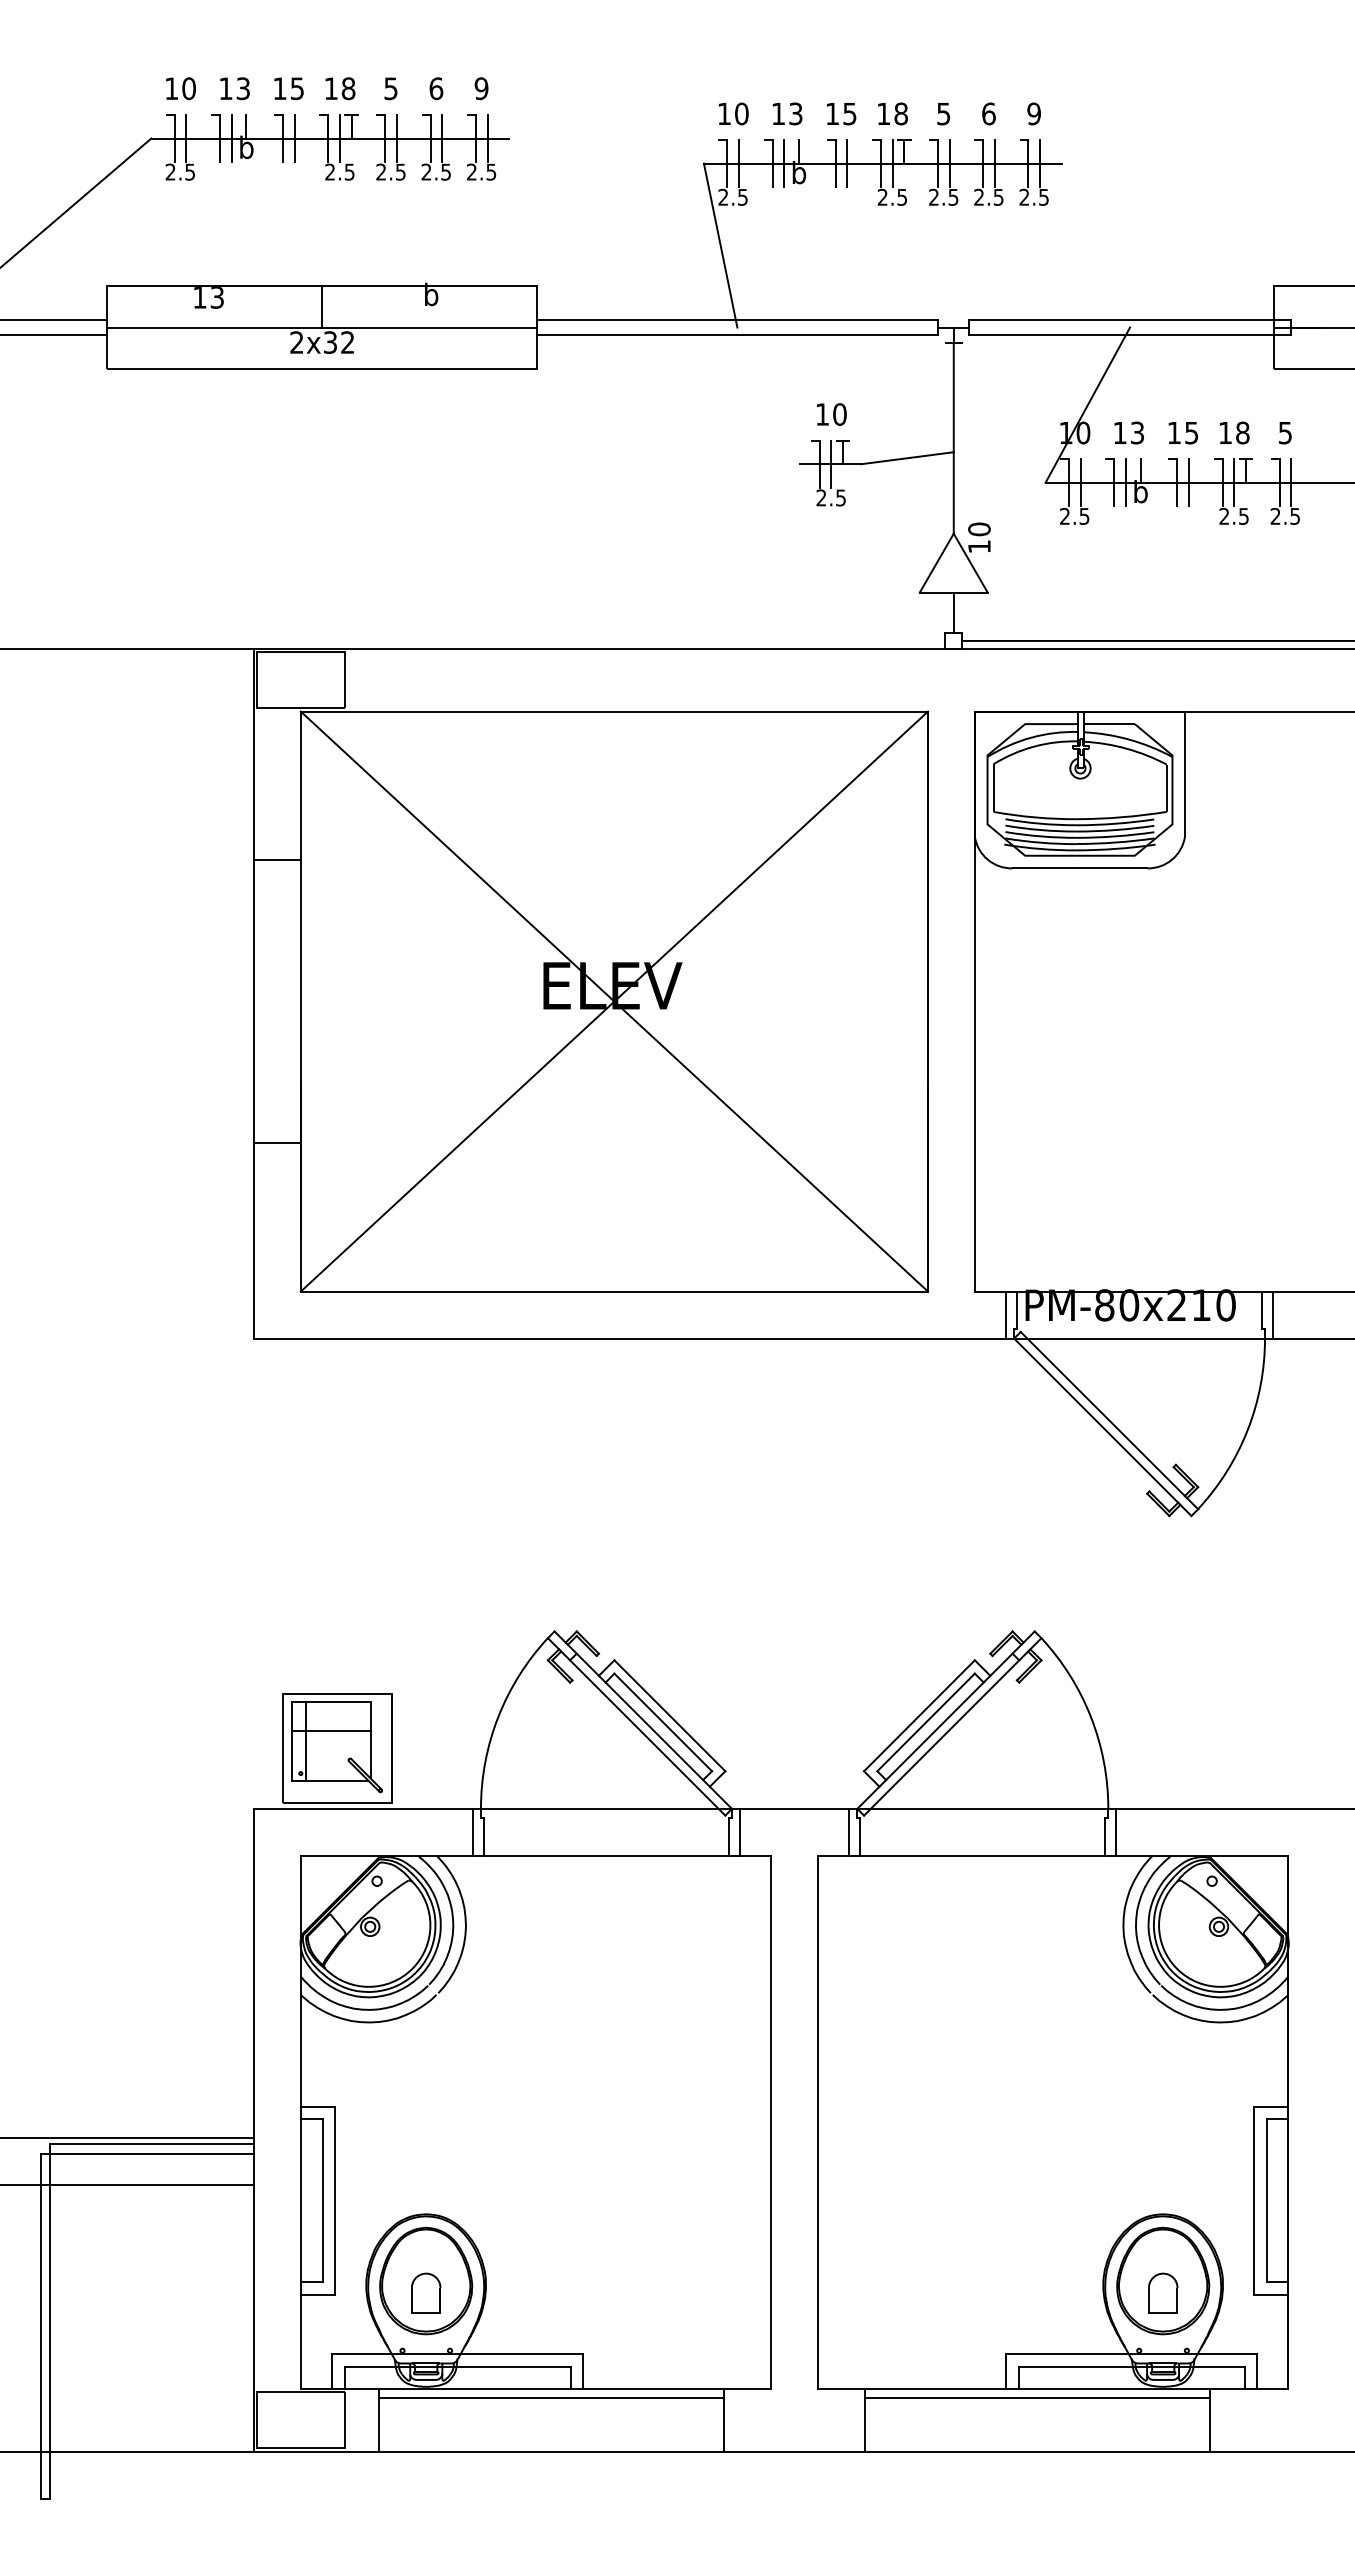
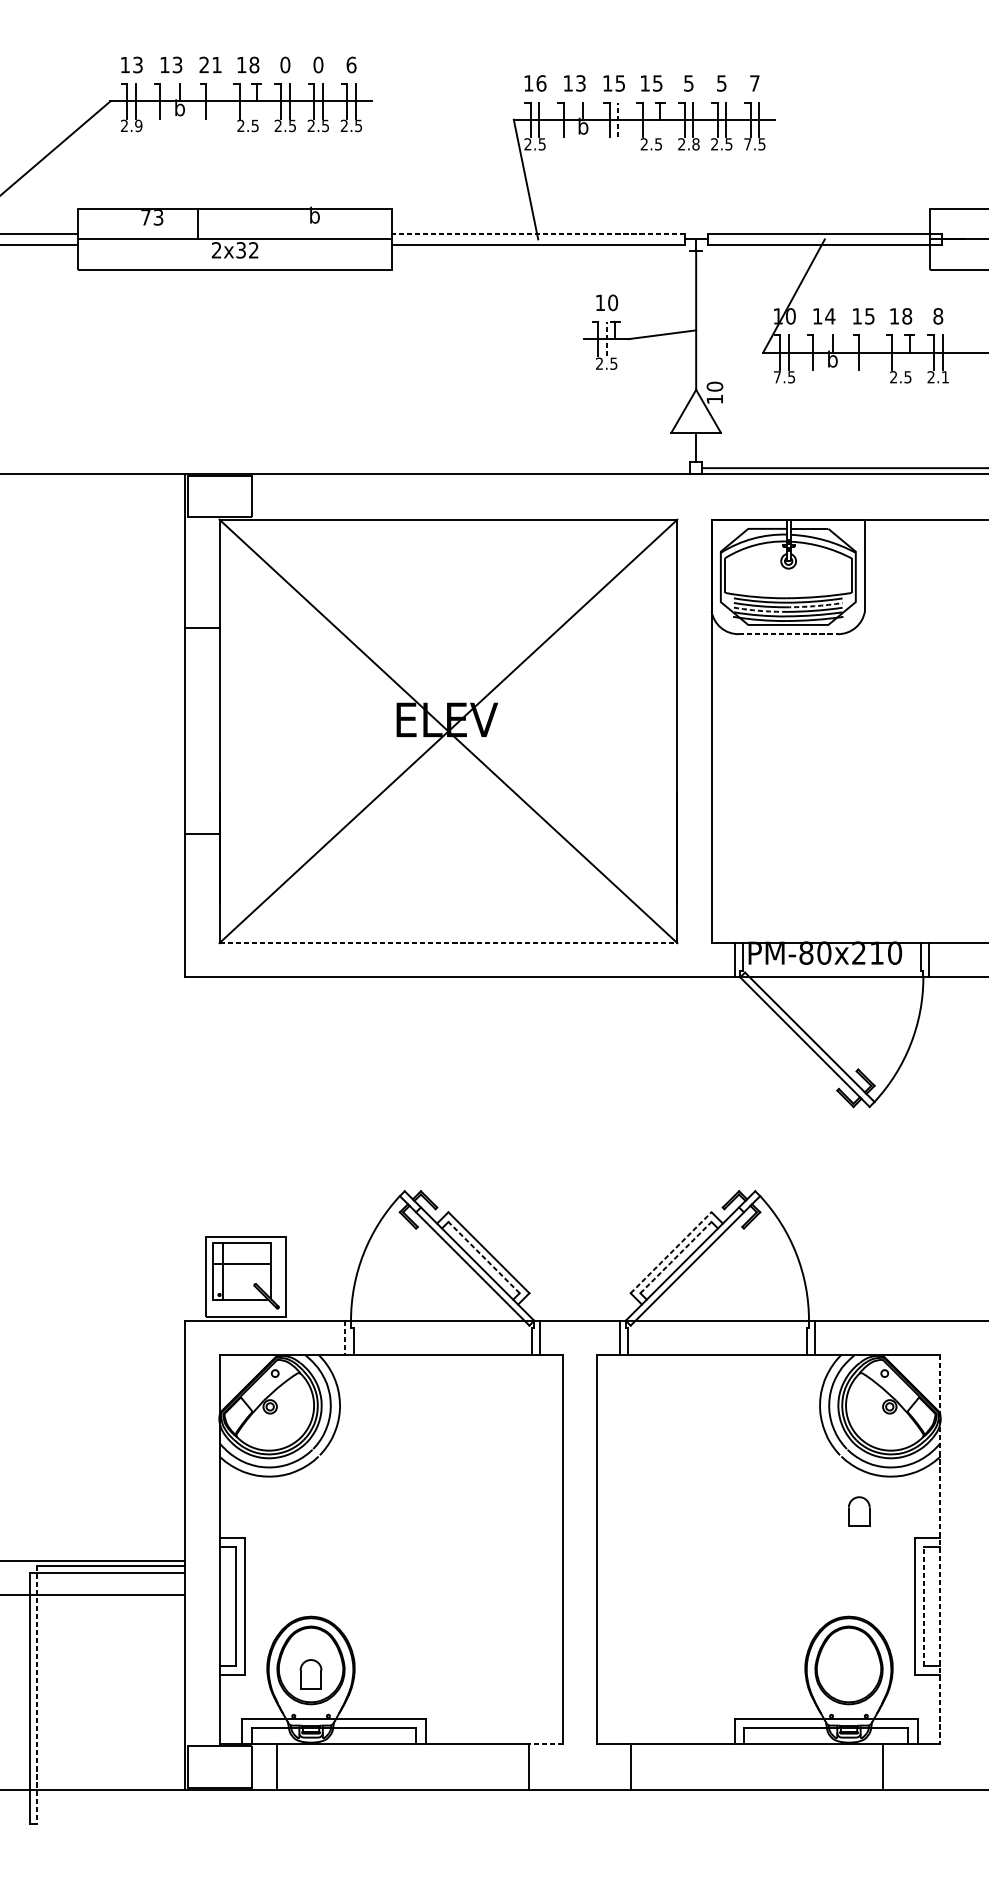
text: (188, 88) -> (137, 64), 10 -> 13
text: (288, 88) -> (210, 64), 15 -> 21
text: (390, 88) -> (284, 64), 5 -> 0
text: (436, 88) -> (318, 64), 6 -> 0
text: (481, 88) -> (351, 64), 9 -> 6
text: (741, 113) -> (541, 83), 10 -> 16
text: (900, 113) -> (657, 83), 18 -> 15
text: (988, 113) -> (721, 83), 6 -> 5
text: (1033, 113) -> (754, 83), 9 -> 7
line: (231, 138) -> (168, 101), removed
line: (294, 138) -> (214, 101), removed
line: (339, 138) -> (247, 101), removed
line: (784, 163) -> (572, 119), removed
line: (847, 163) -> (618, 119), solid -> dashed
line: (892, 163) -> (651, 119), removed
text: (190, 171) -> (138, 125), 2.5 -> 2.9
text: (953, 196) -> (695, 143), 2.5 -> 2.8
text: (1024, 196) -> (747, 143), 2.5 -> 7.5
text: (199, 297) -> (145, 217), 13 -> 73
line: (322, 306) -> (198, 224), moved
line: (737, 319) -> (538, 233), solid -> dashed
text: (1137, 432) -> (830, 315), 13 -> 14
text: (1285, 432) -> (938, 315), 5 -> 8
line: (831, 464) -> (606, 339), solid -> dashed
line: (1125, 482) -> (821, 352), removed
line: (1188, 482) -> (867, 352), removed
line: (1234, 482) -> (901, 352), removed
text: (1064, 515) -> (777, 376), 2.5 -> 7.5
text: (1294, 516) -> (944, 377), 2.5 -> 2.1
arc: (1115, 830) -> (814, 606), solid -> dashed
arc: (1041, 836) -> (760, 610), solid -> dashed
line: (1080, 868) -> (788, 634), solid -> dashed
line: (614, 1291) -> (448, 943), solid -> dashed
line: (919, 1715) -> (671, 1252), solid -> dashed
line: (662, 1722) -> (483, 1257), solid -> dashed
line: (926, 1722) -> (676, 1257), solid -> dashed
line: (473, 1832) -> (345, 1337), solid -> dashed
line: (1288, 2122) -> (940, 1549), solid -> dashed
line: (1266, 2200) -> (924, 1606), solid -> dashed
part: (1163, 2292) -> (859, 1510), moved
line: (50, 2322) -> (36, 1695), solid -> dashed
line: (747, 2388) -> (545, 1743), solid -> dashed
line: (551, 2398) -> (402, 1751), removed
line: (1037, 2398) -> (757, 1751), removed

